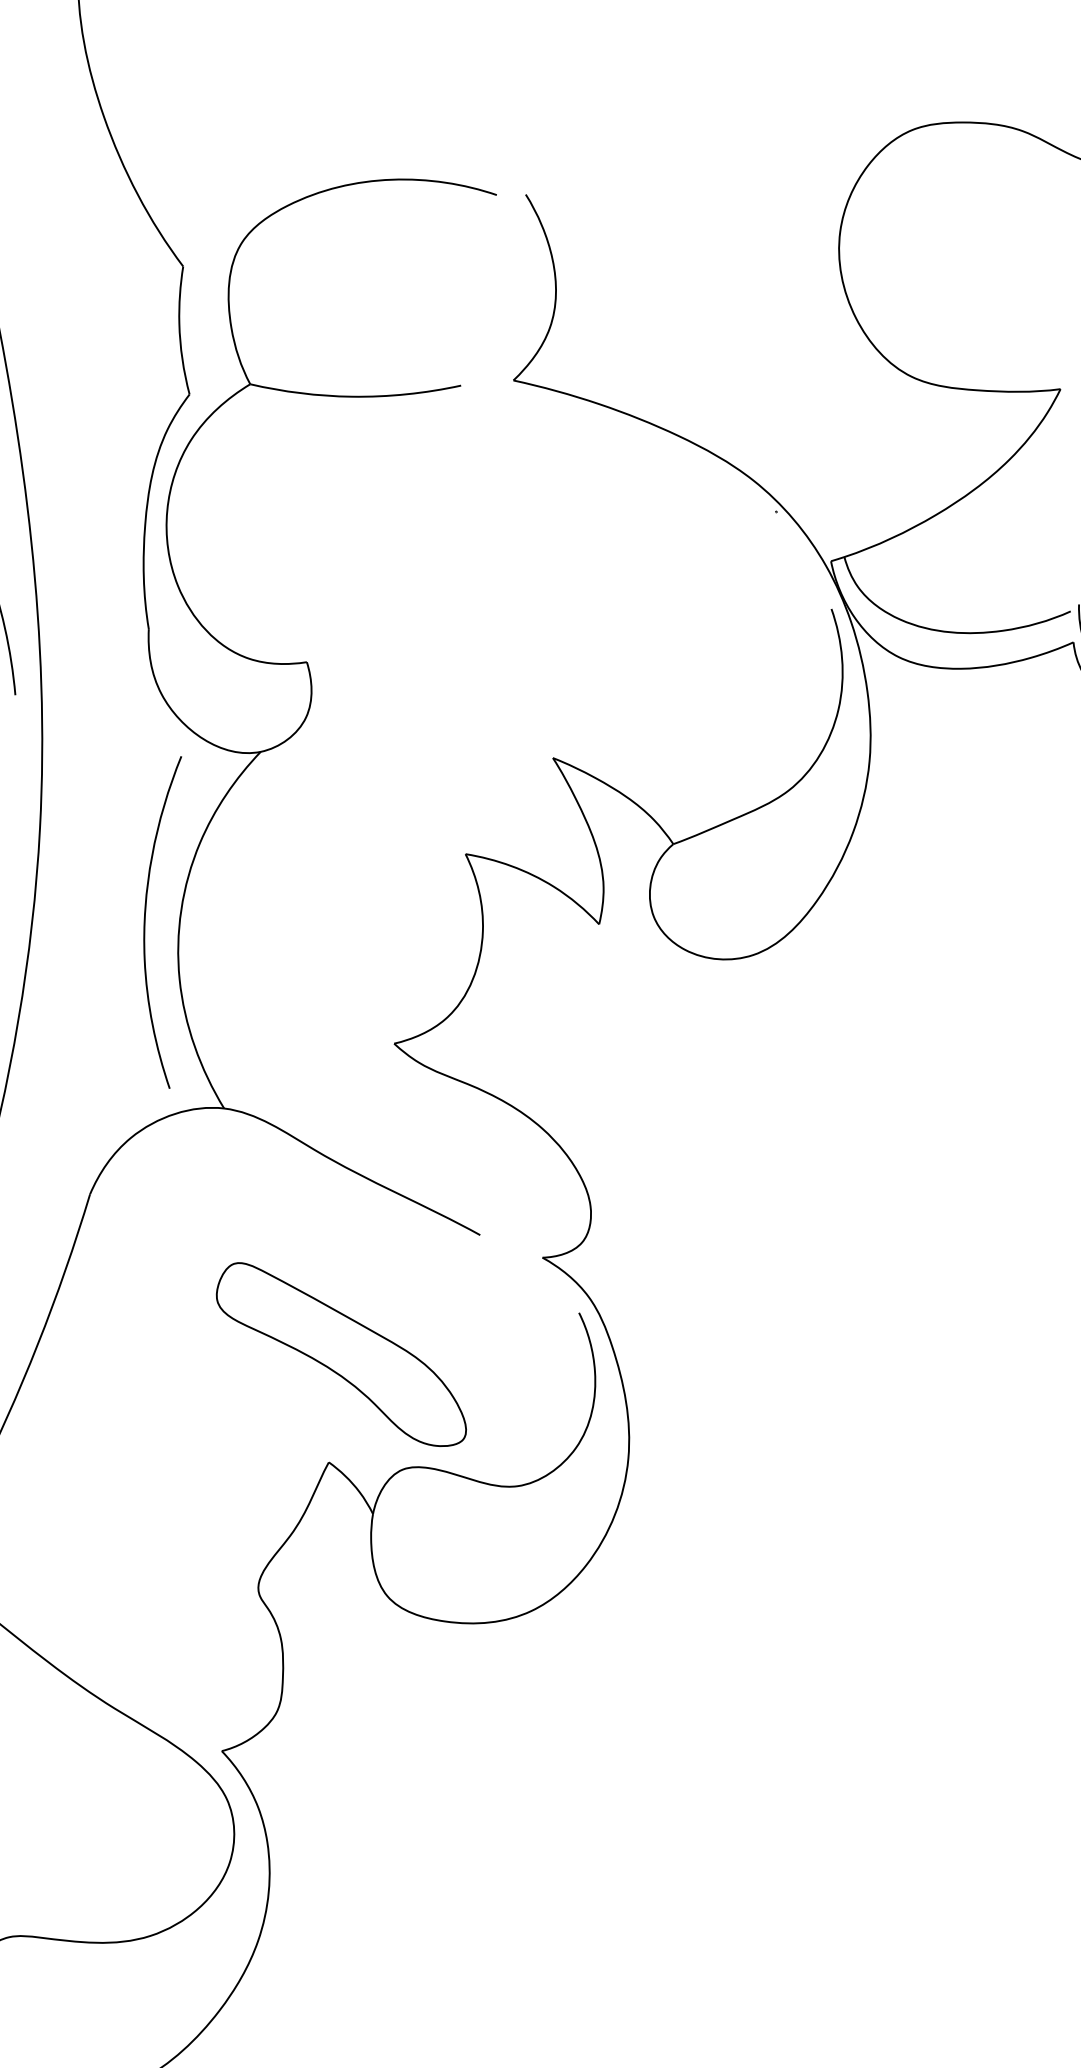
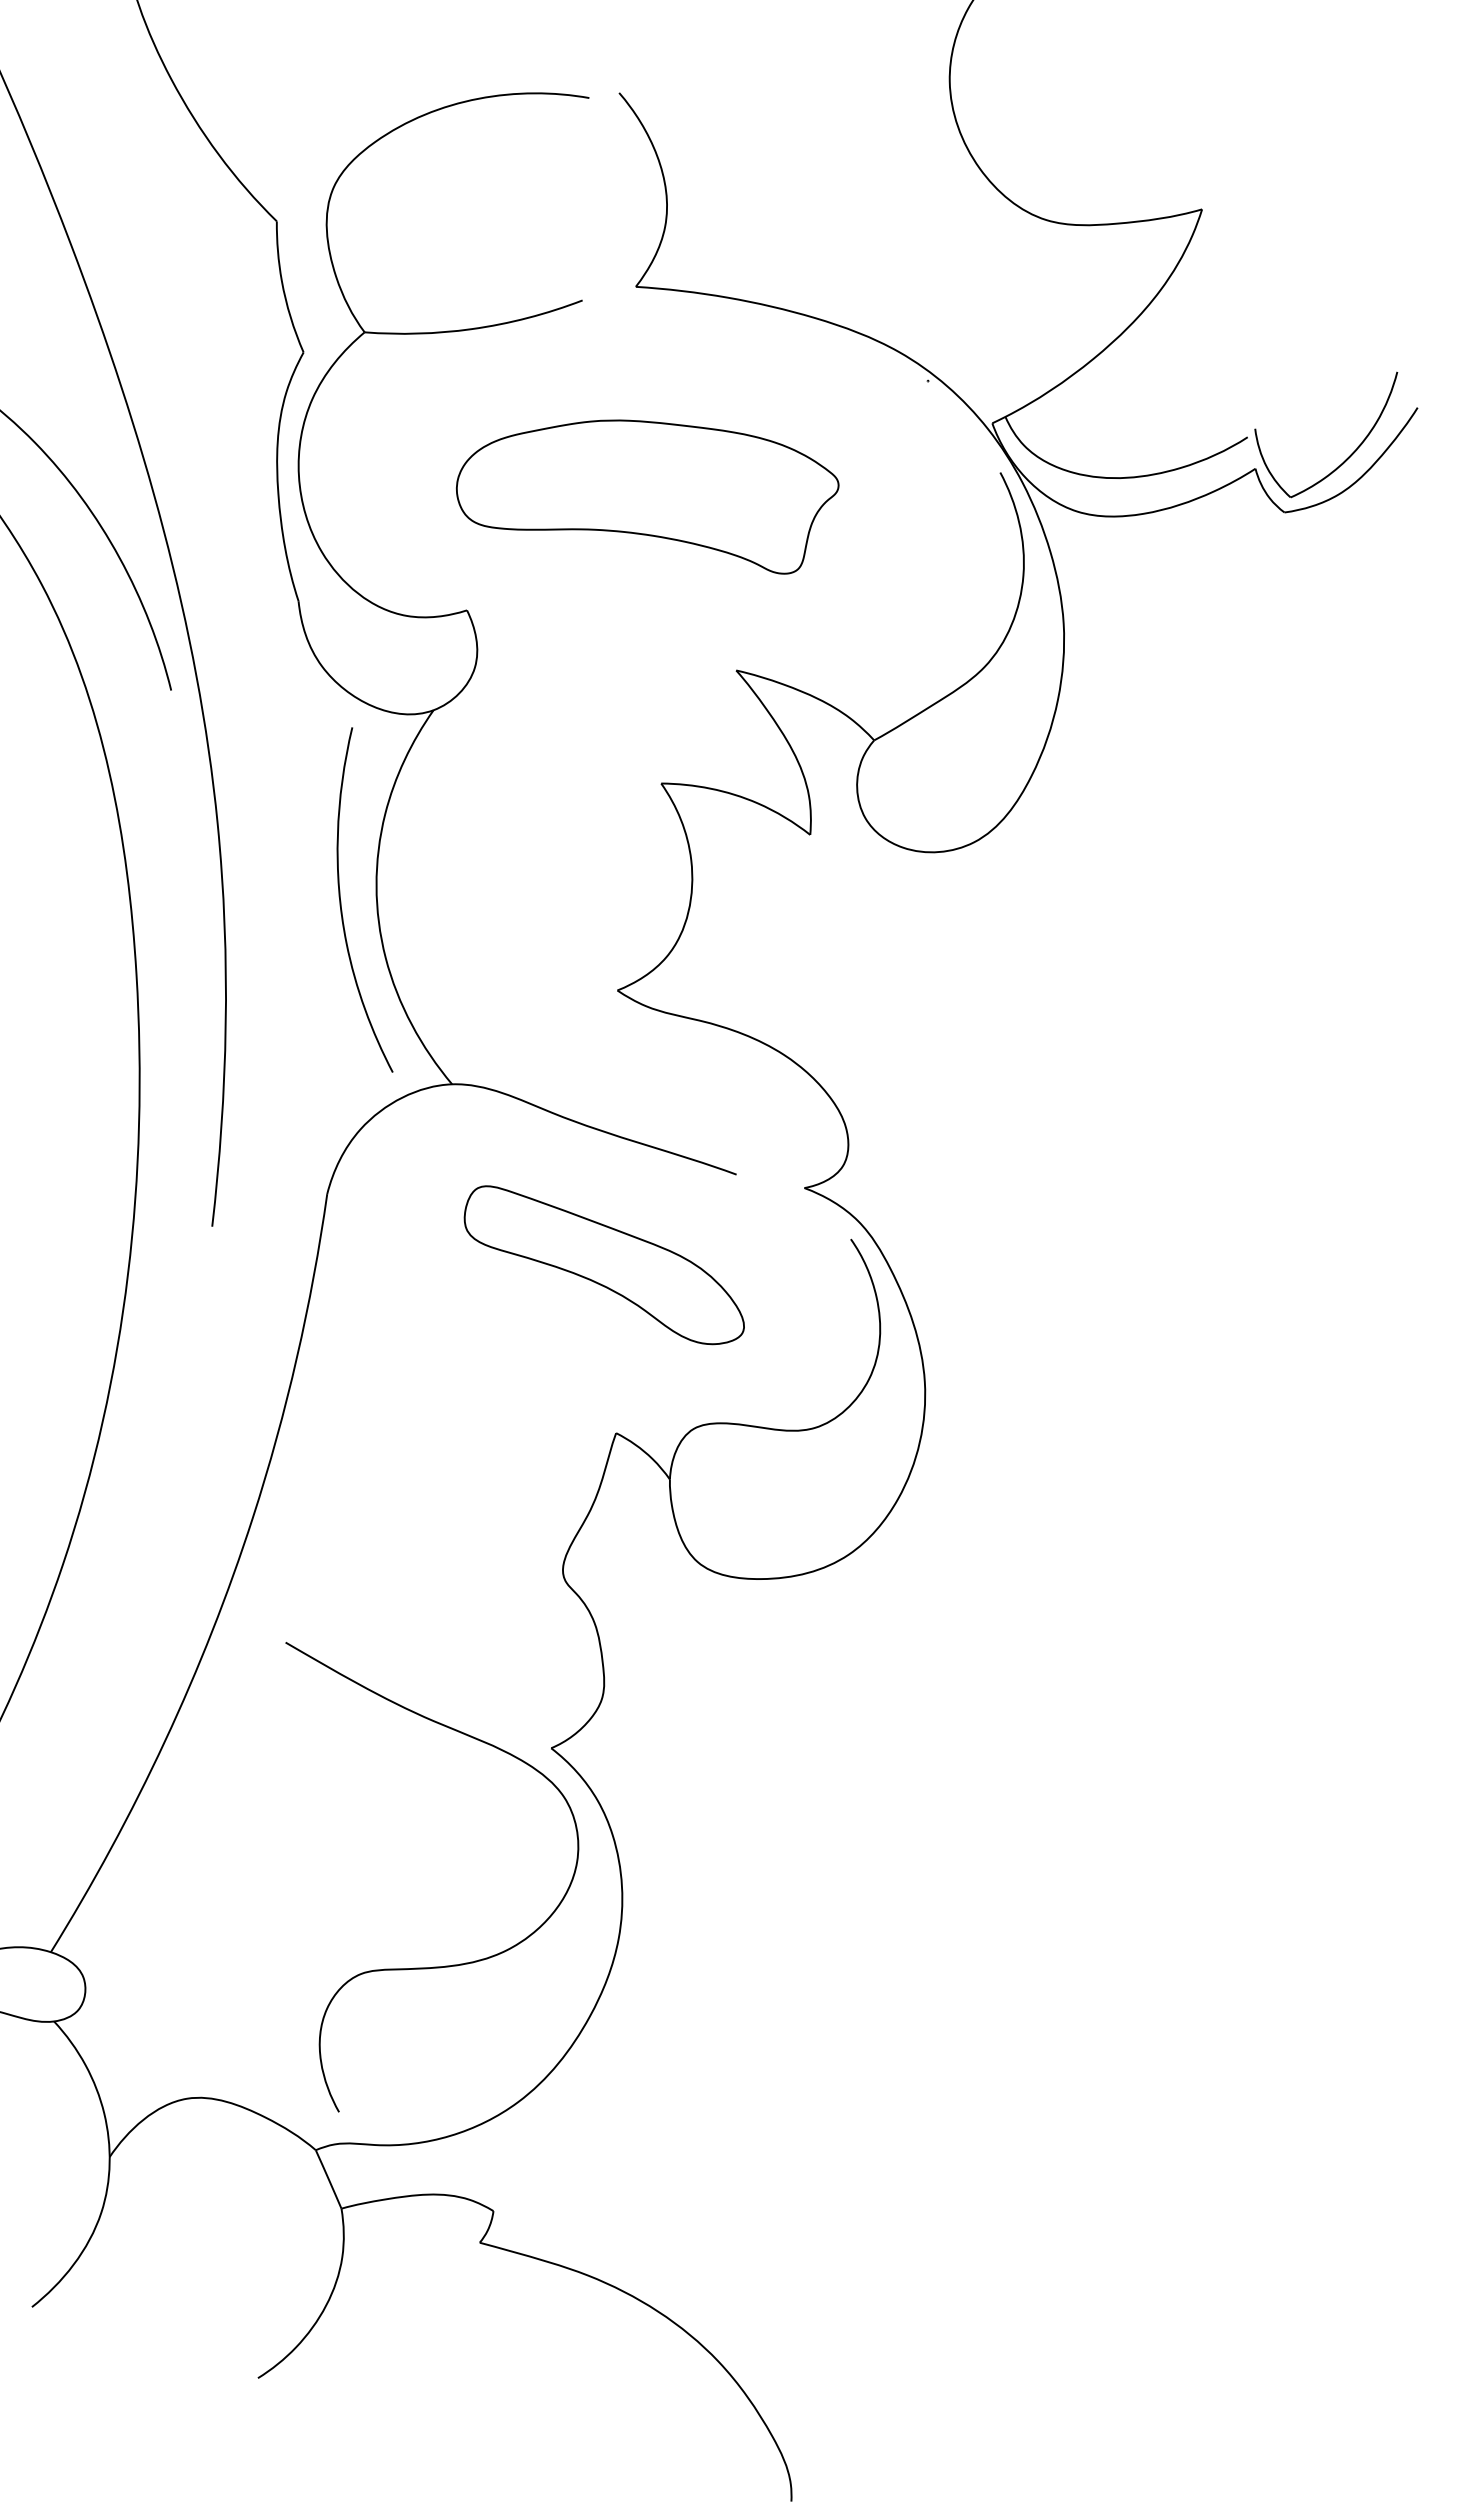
part: (494, 580) -> (647, 496), added
part: (341, 1355) -> (603, 1265), moved

